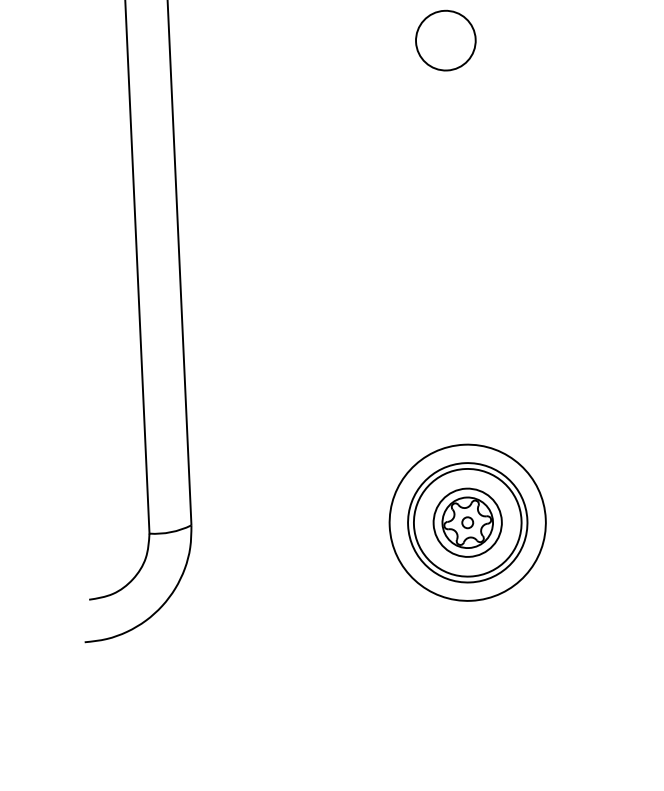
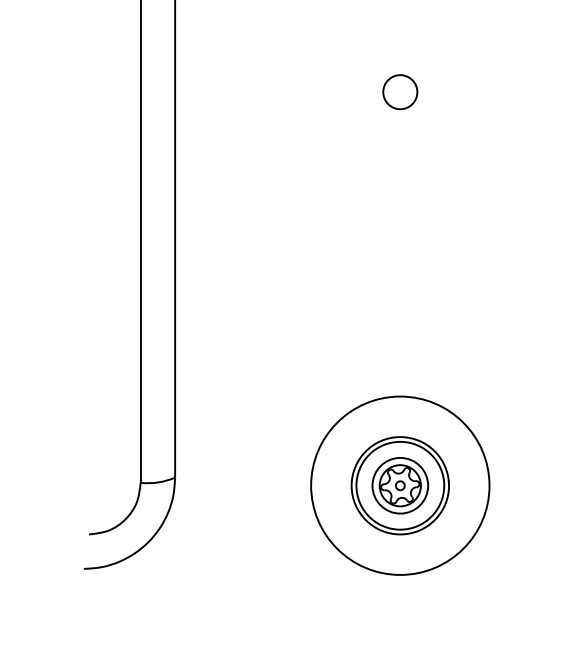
circle: (444, 39) -> (399, 91), size x0.7
circle: (467, 522) -> (400, 485), size x1.4

